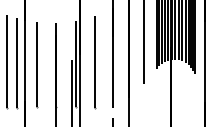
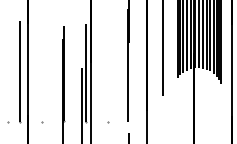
line: (7, 61) -> (8, 69), removed
line: (94, 61) -> (107, 69), removed
line: (36, 64) -> (41, 73), removed

